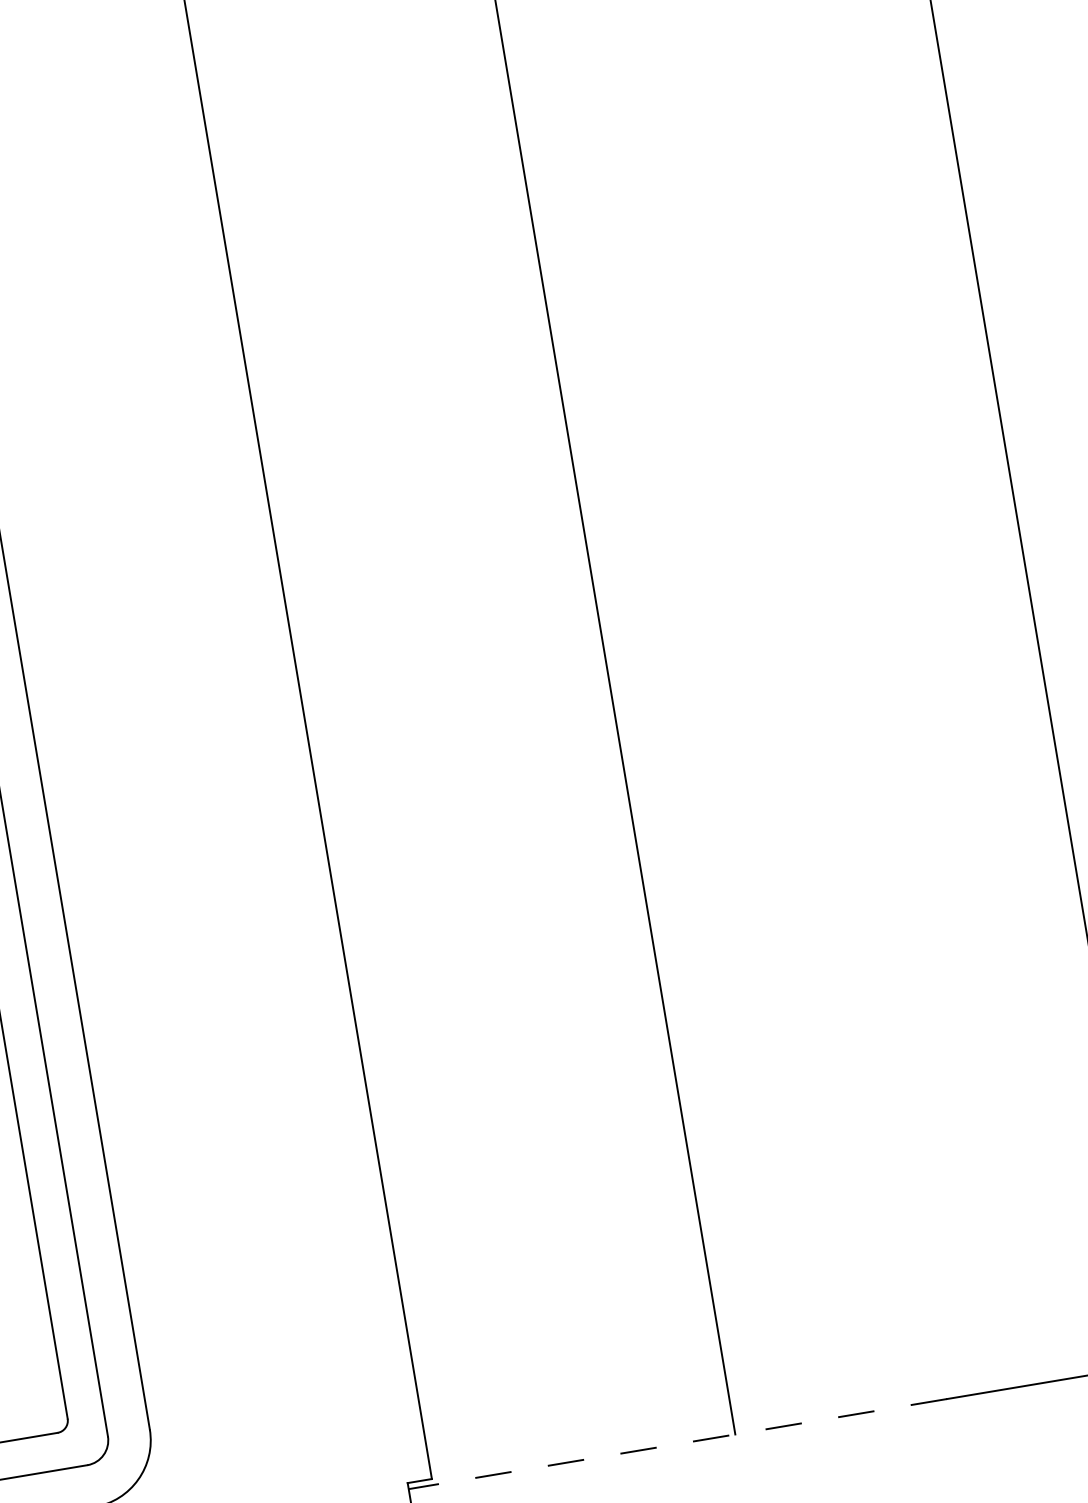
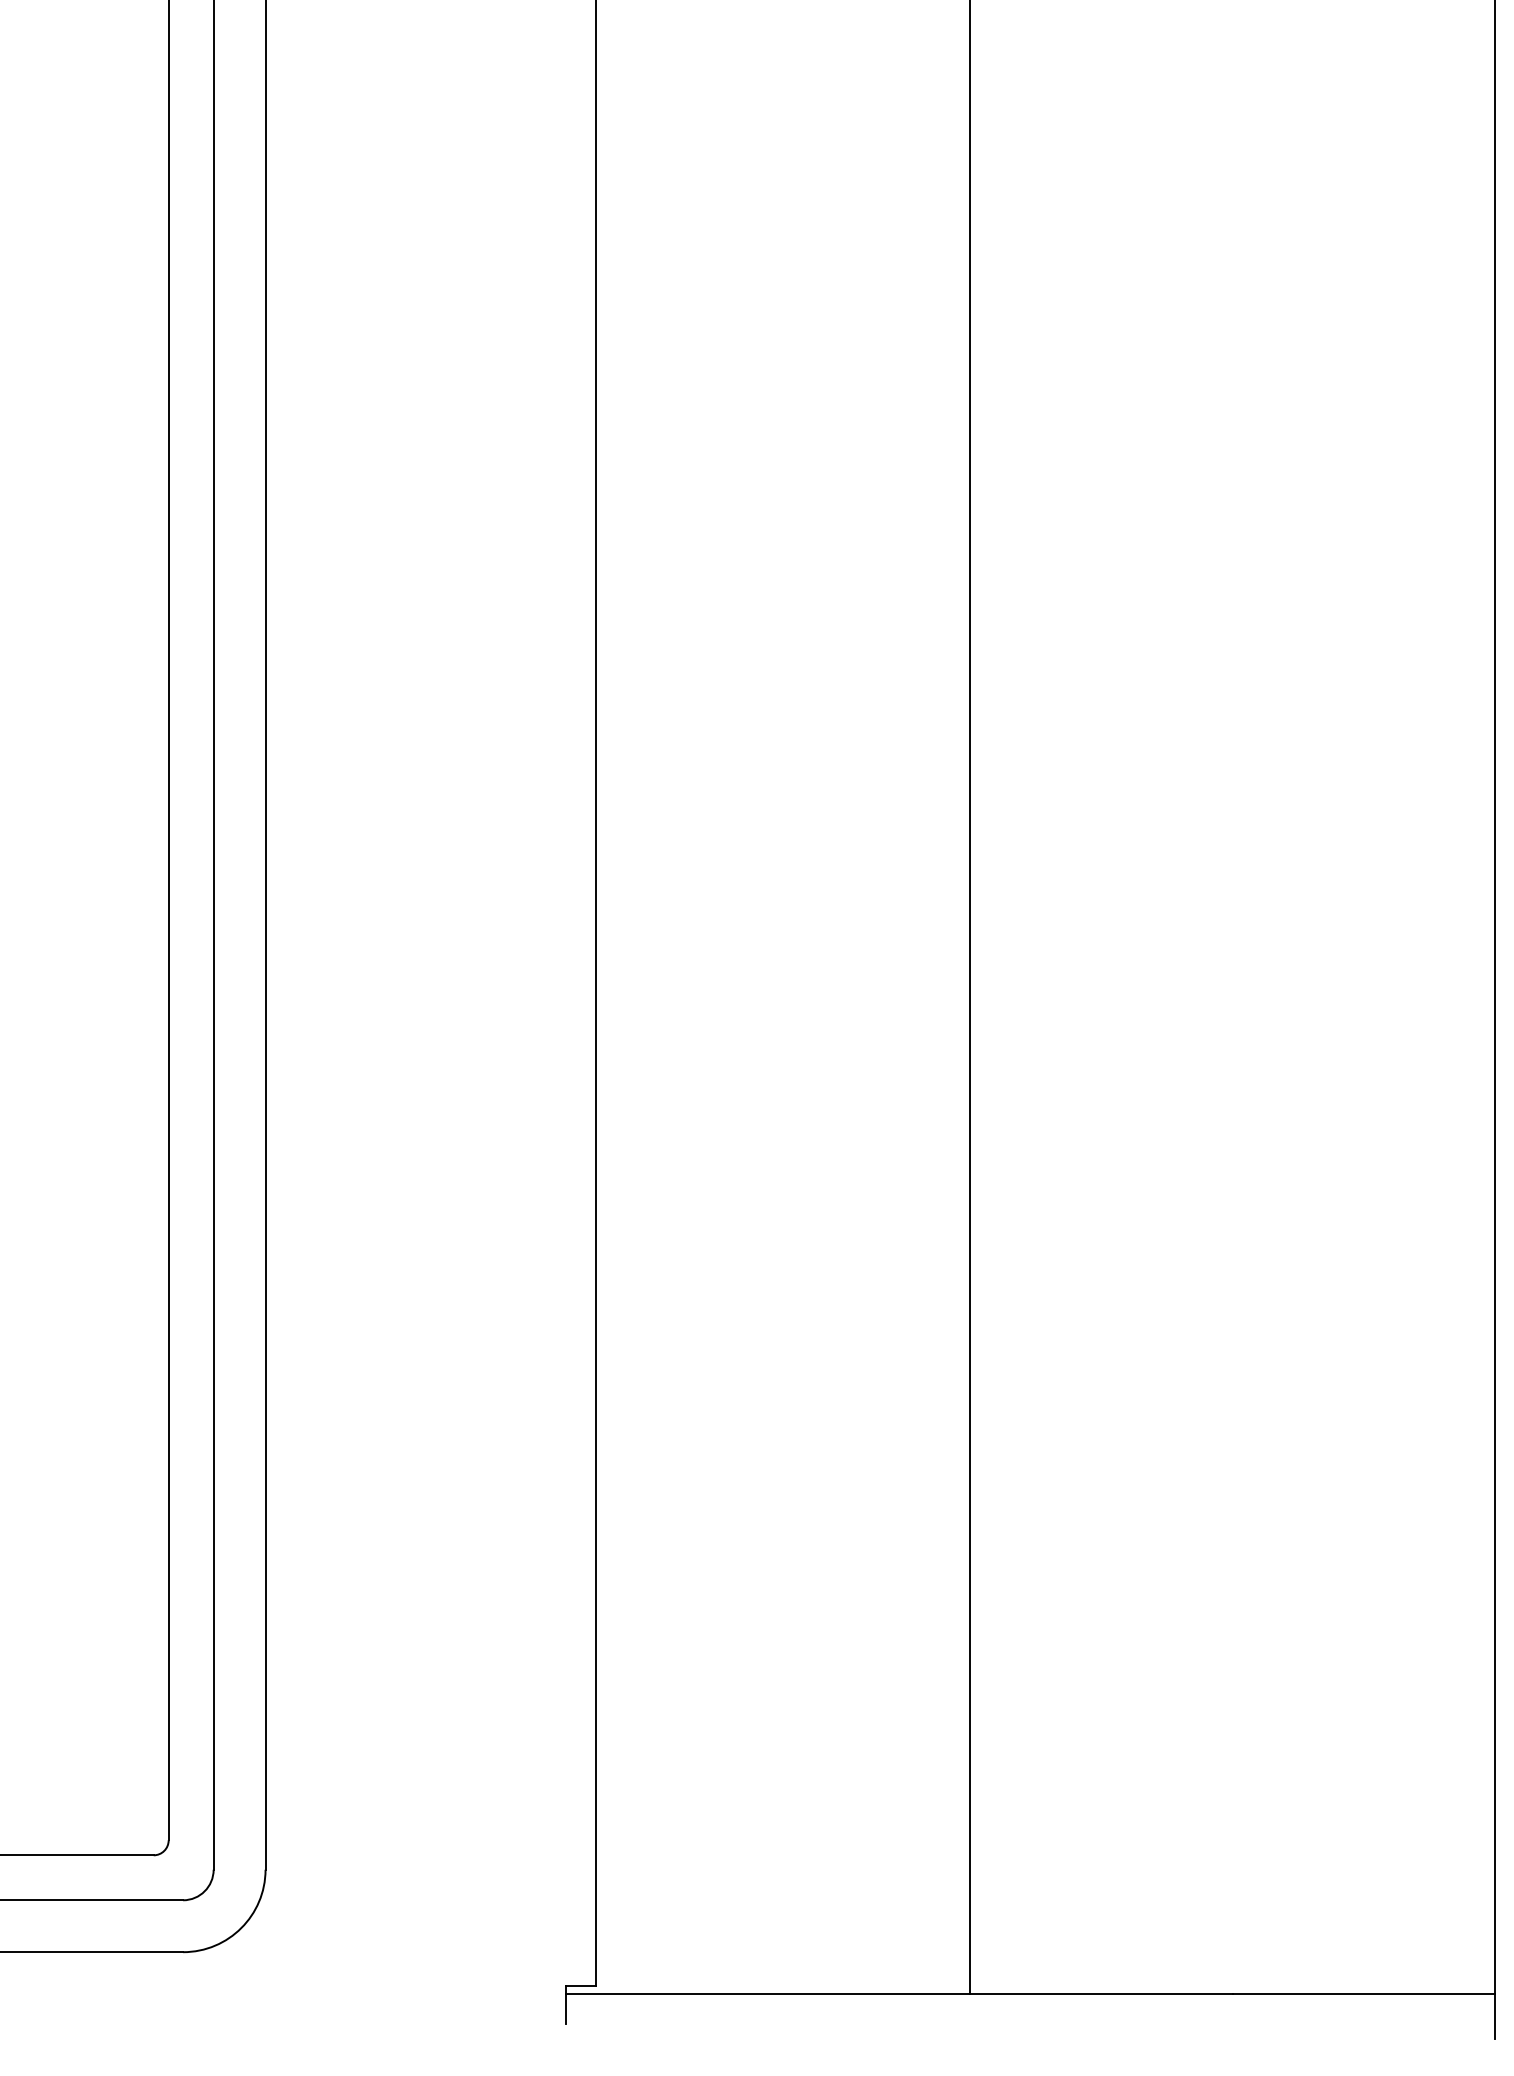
line: (677, 1443) -> (898, 1993), dashed -> solid

